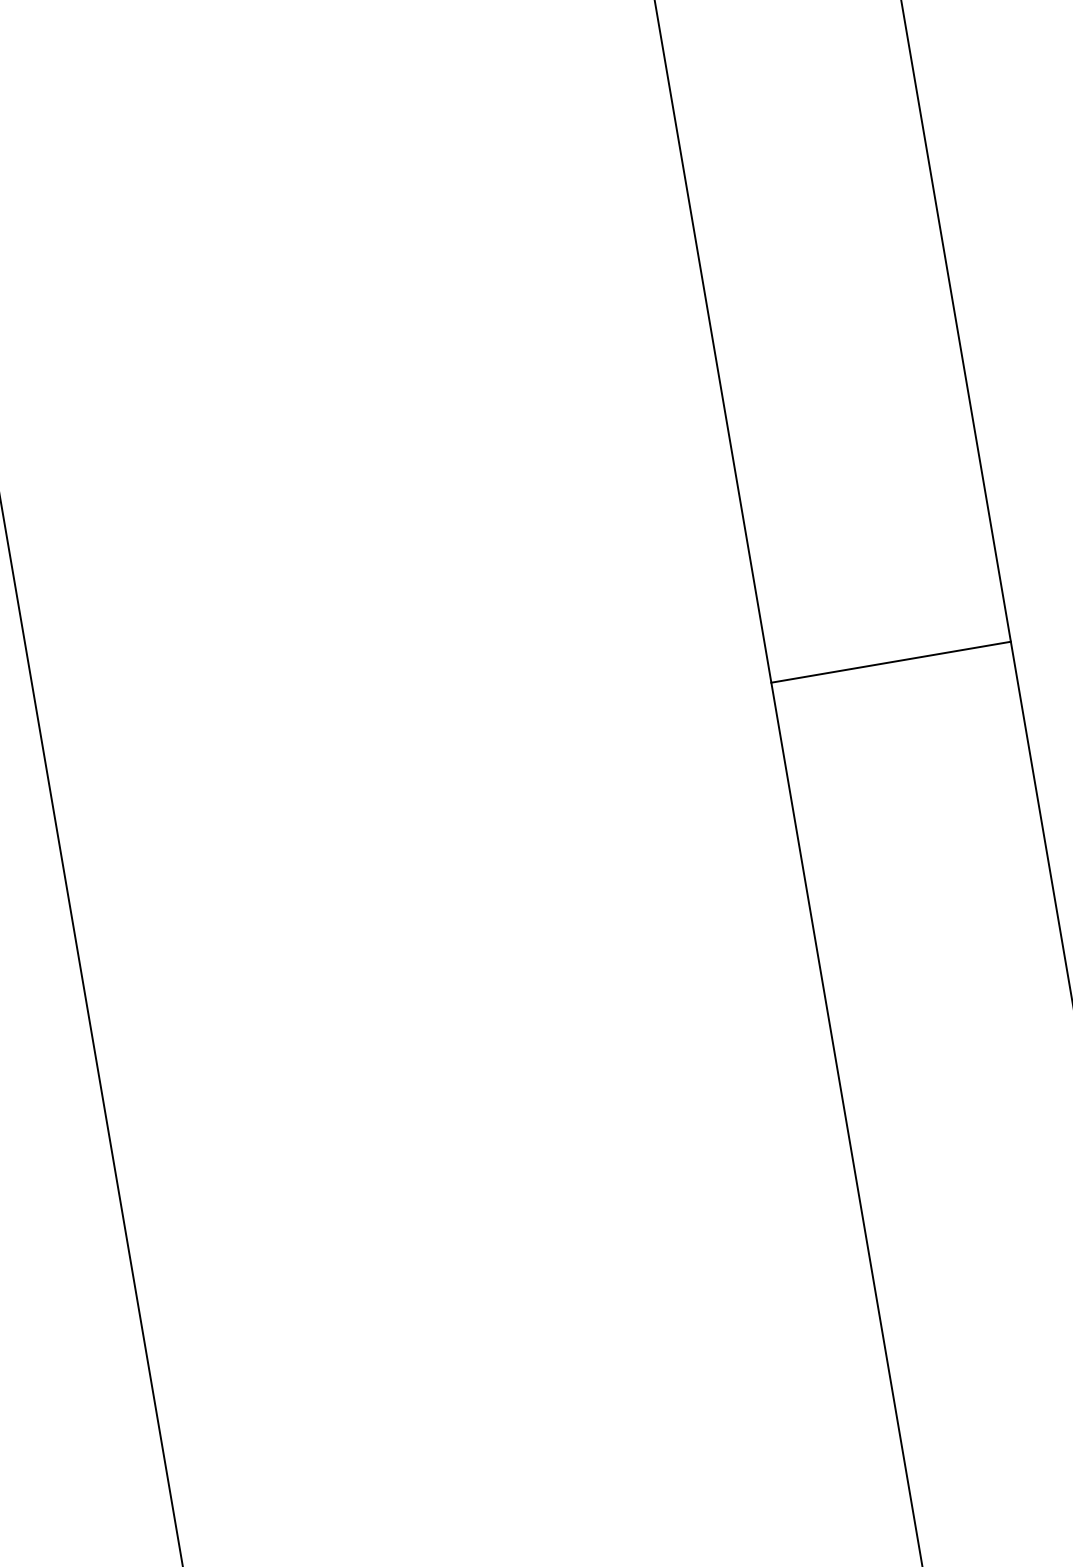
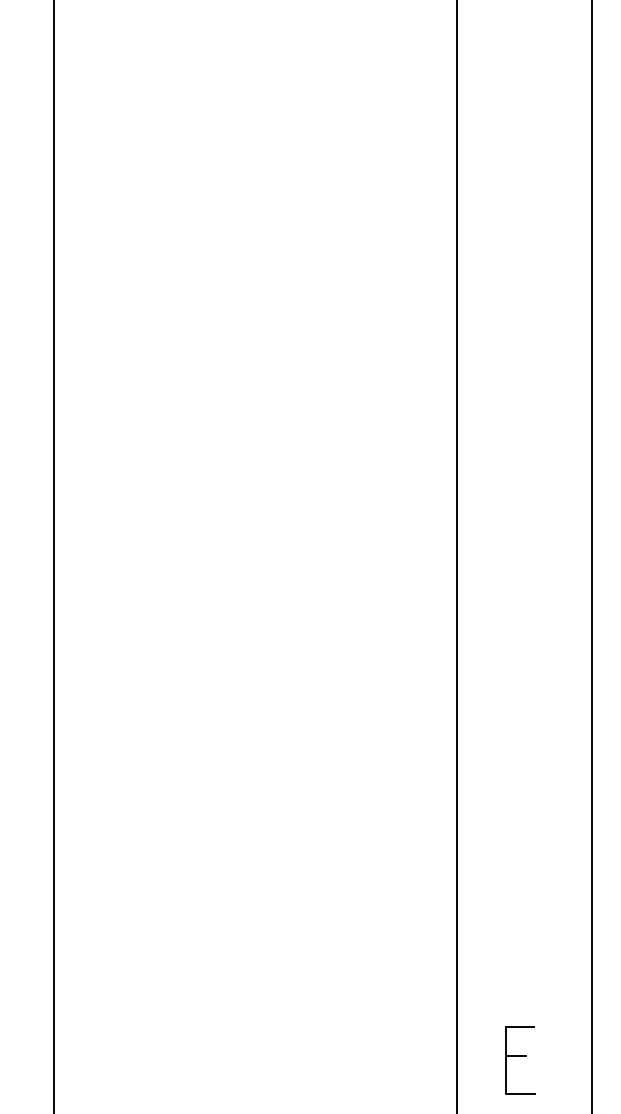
line: (891, 661) -> (524, 387), removed

